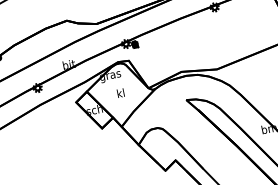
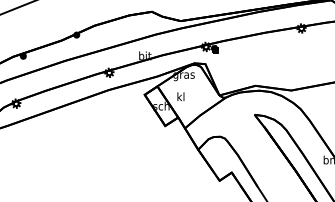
text: (120, 93) -> (180, 96), moved

